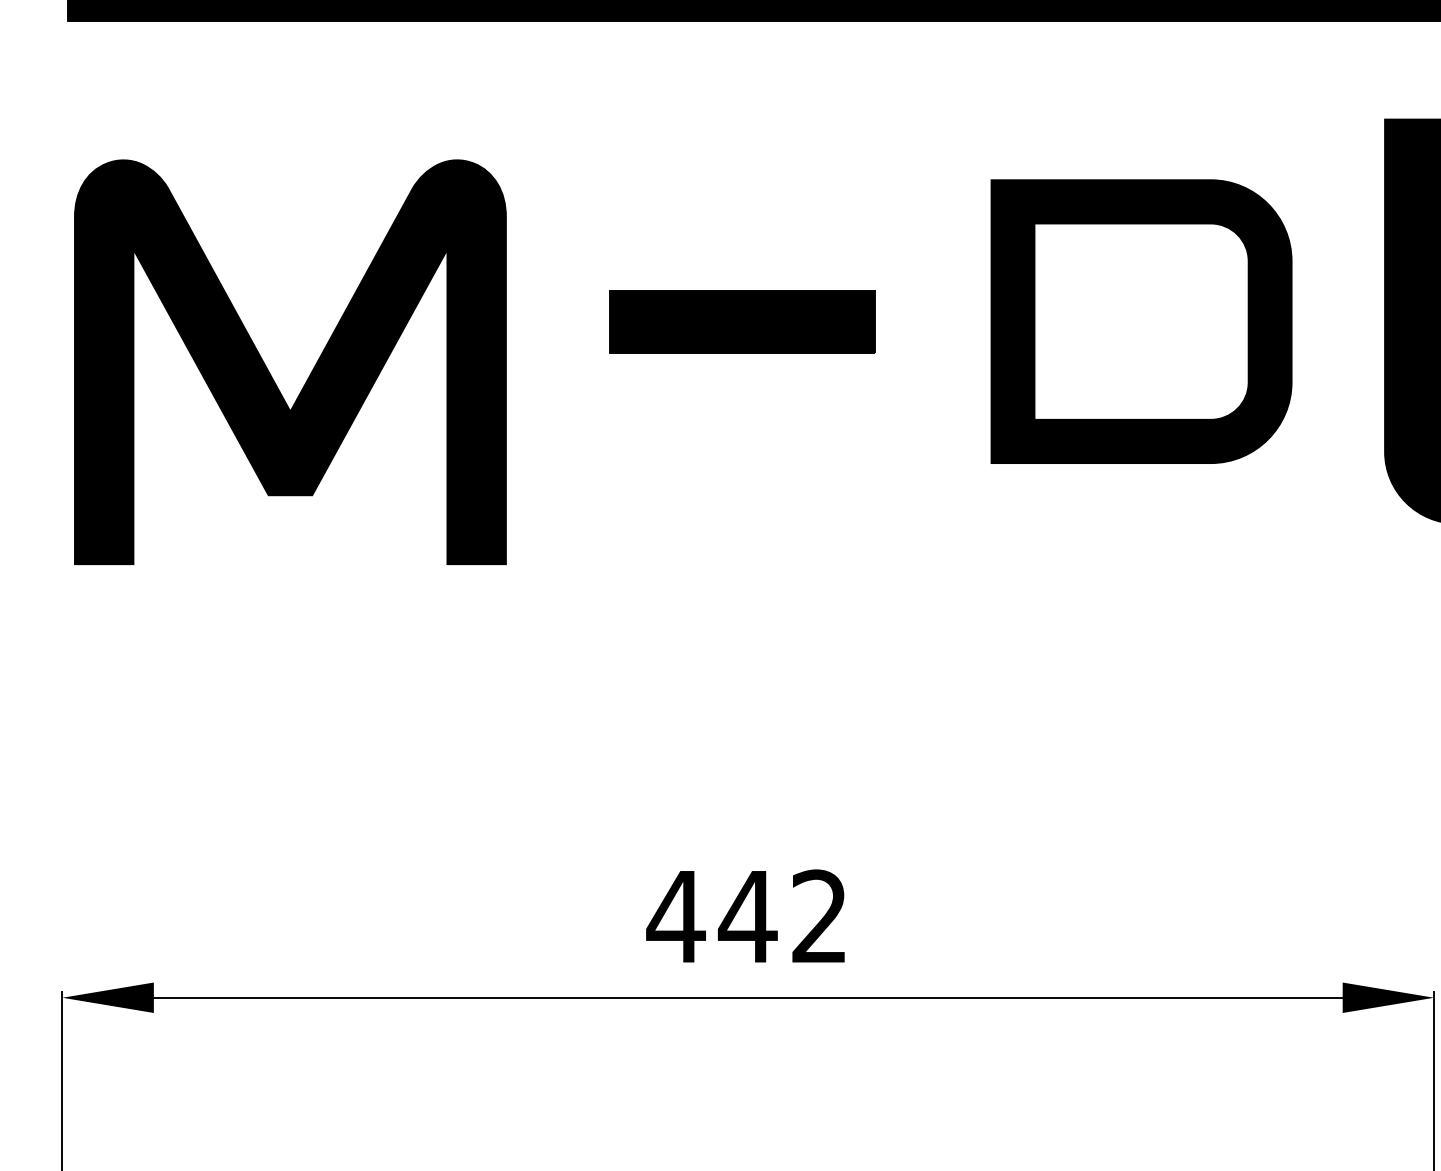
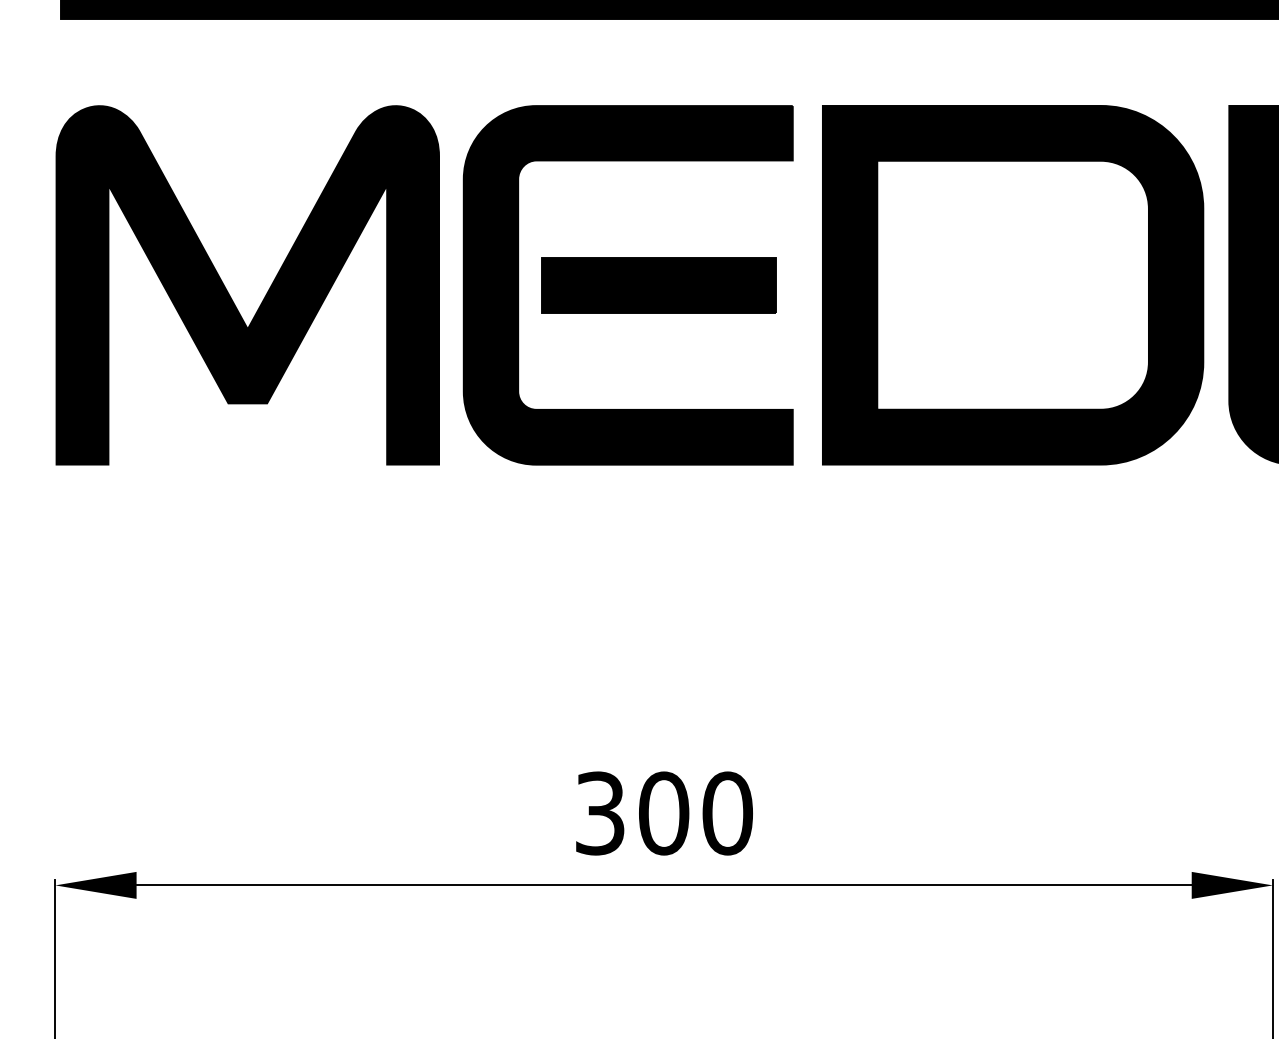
part: (585, 321) -> (519, 285), added
part: (1141, 321) -> (1013, 285), size x1.43
part: (269, 371) -> (229, 293), moved
text: (746, 916) -> (662, 813), 442 -> 300

